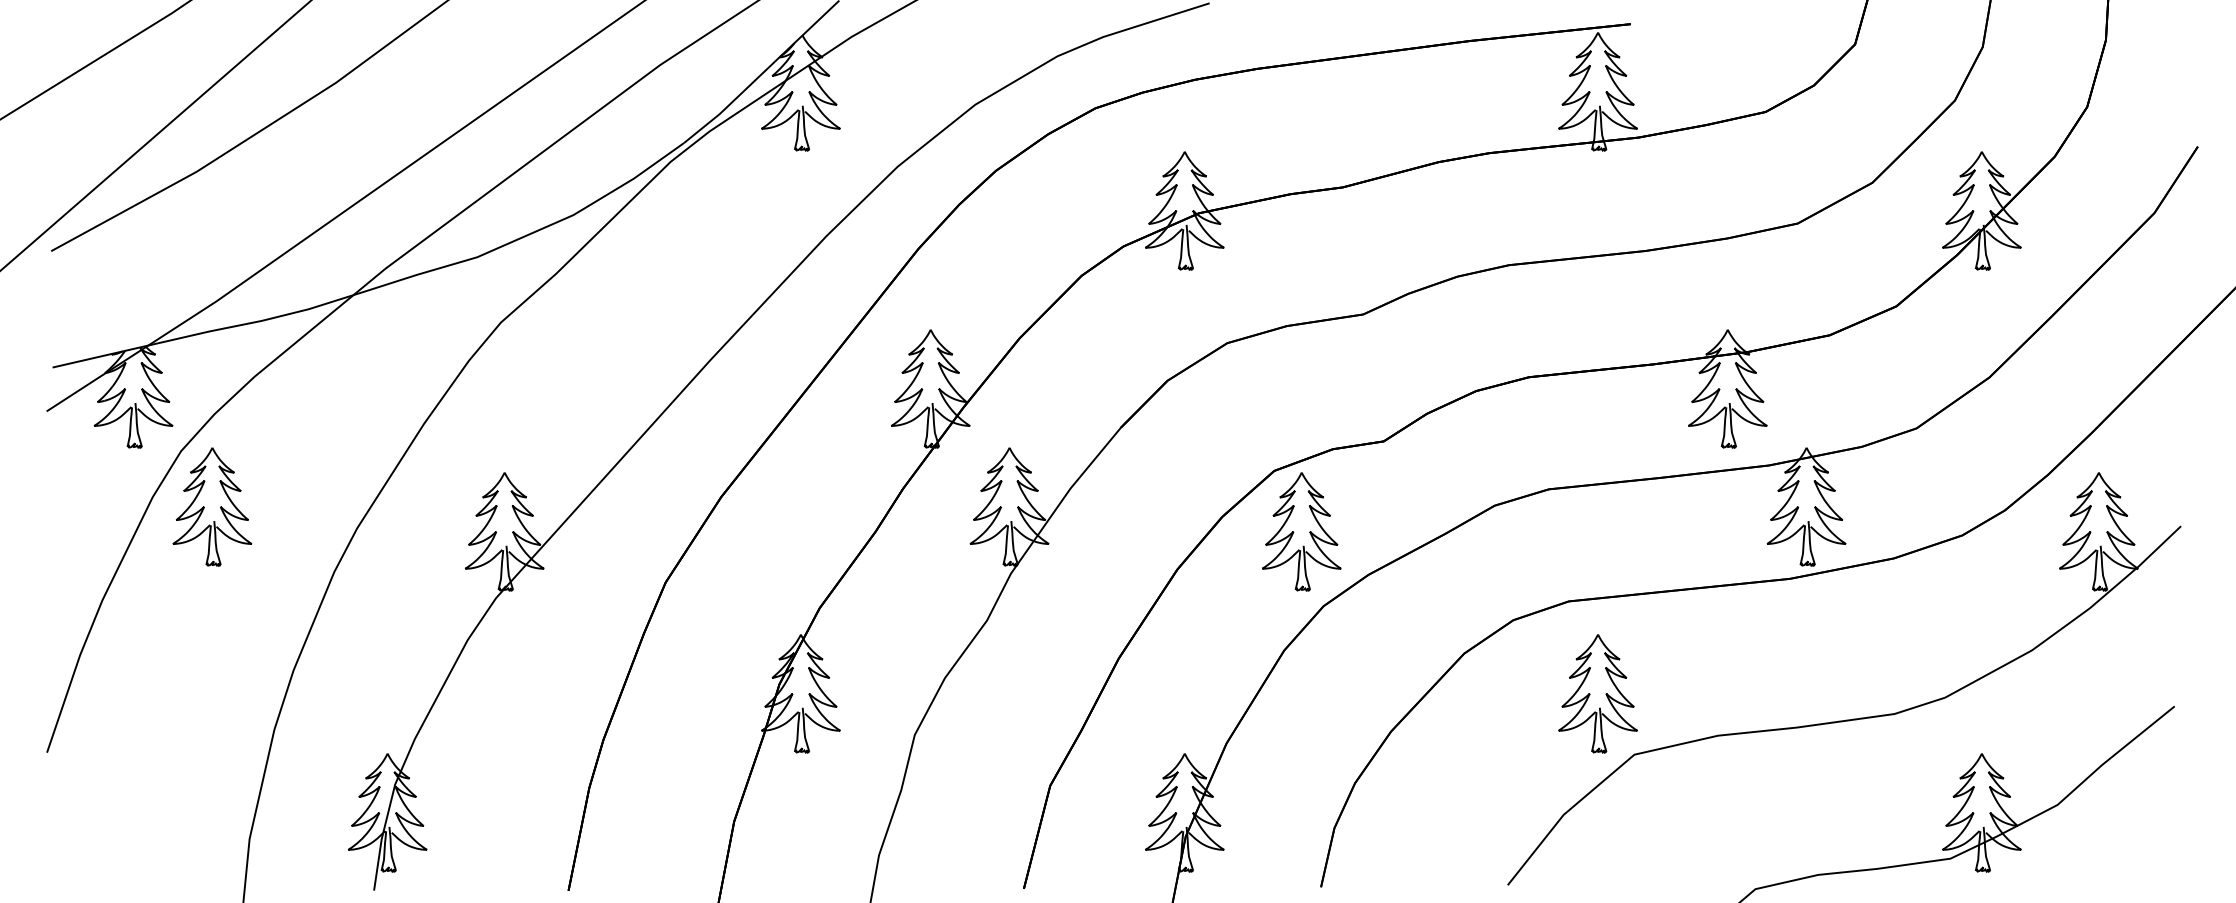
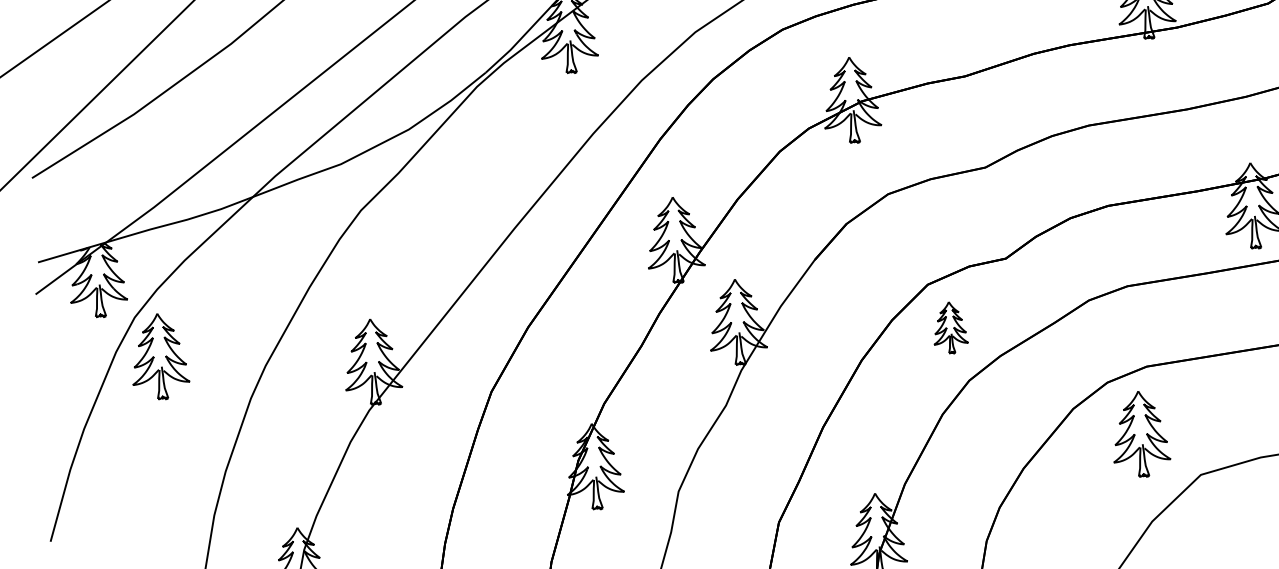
part: (1301, 531) -> (950, 327), size x0.6
part: (1597, 693) -> (1140, 433), moved

